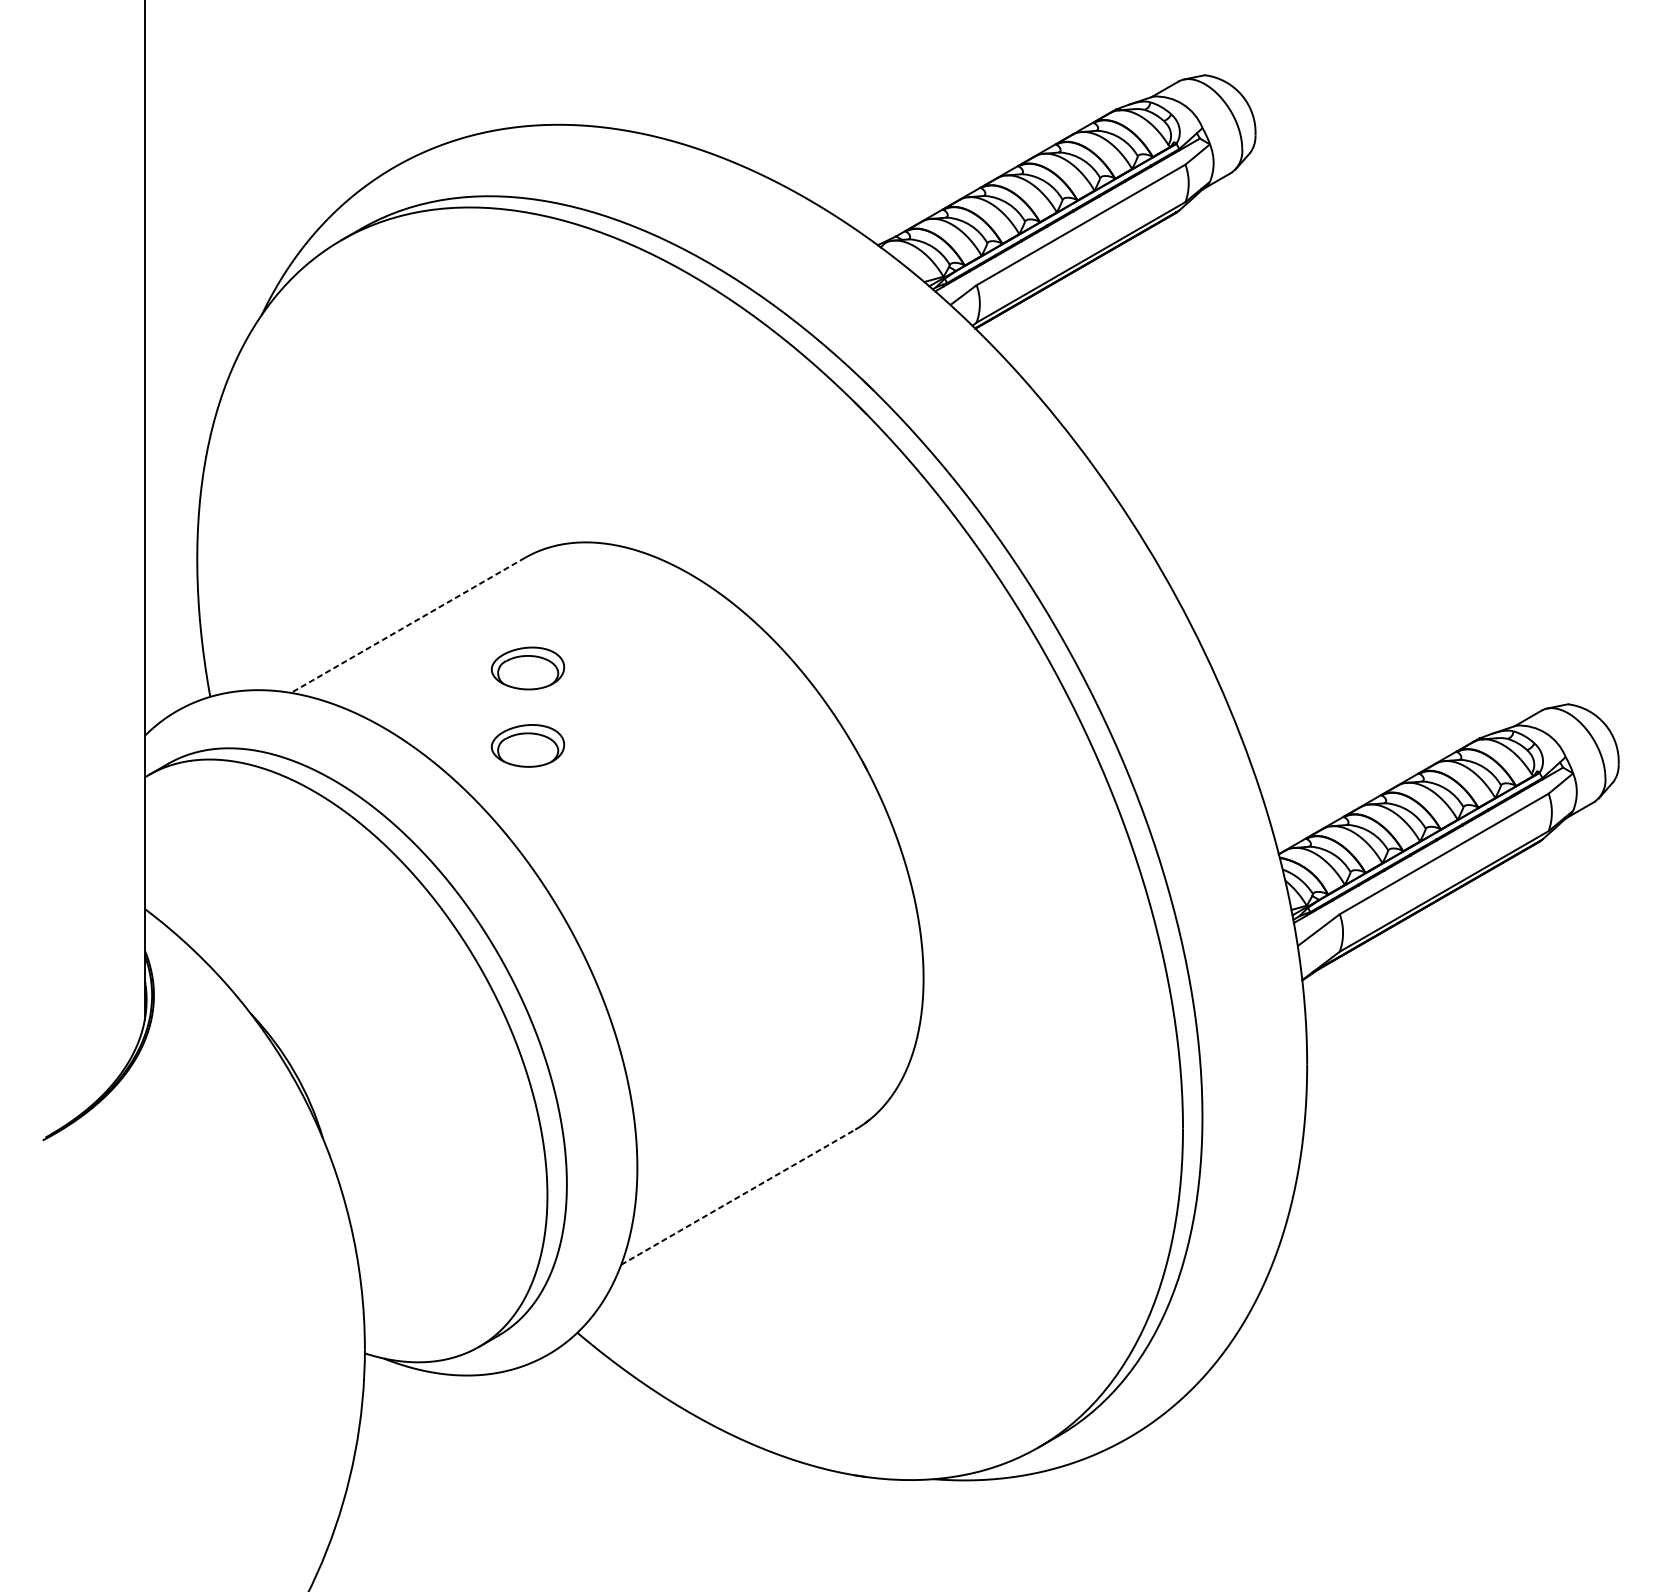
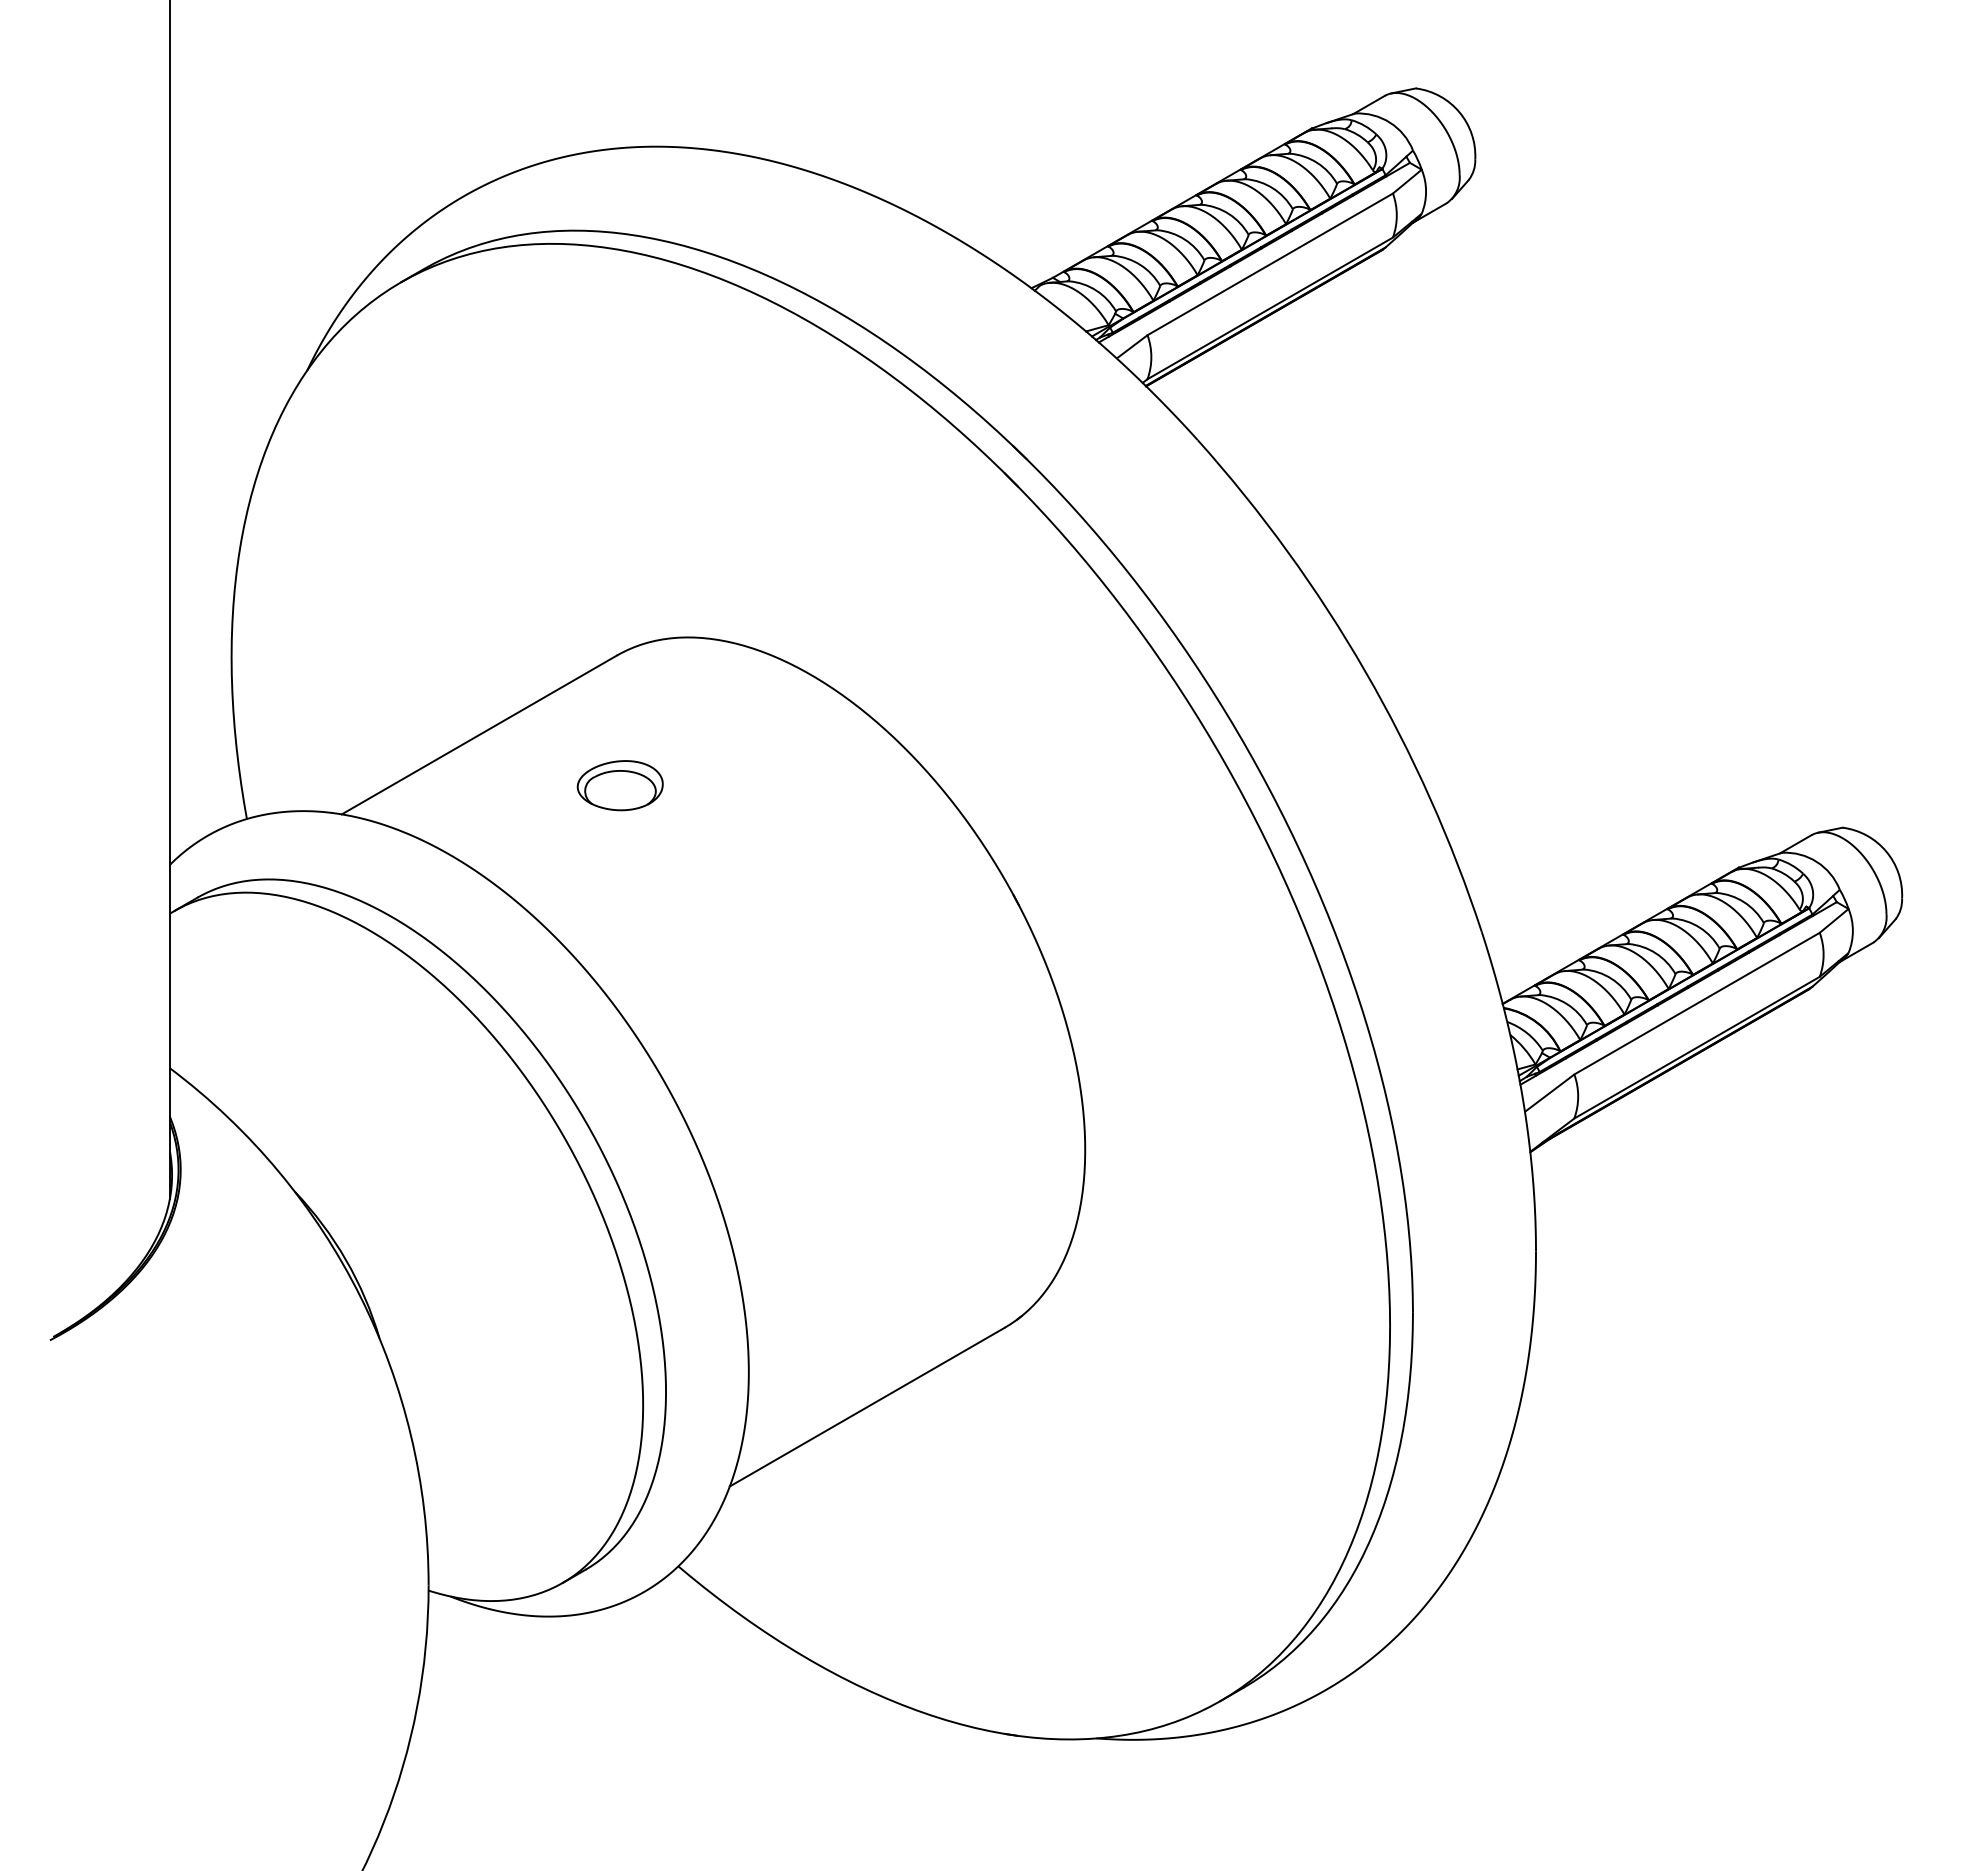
line: (408, 625) -> (479, 735), dashed -> solid
part: (527, 745) -> (619, 876), removed
line: (738, 1197) -> (867, 1407), dashed -> solid

